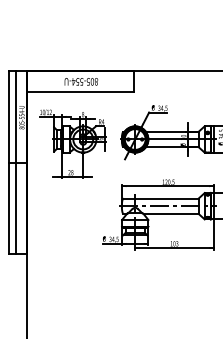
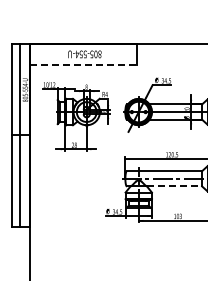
line: (80, 92) -> (84, 65), solid -> dashed
line: (171, 213) -> (175, 186), solid -> dashed

